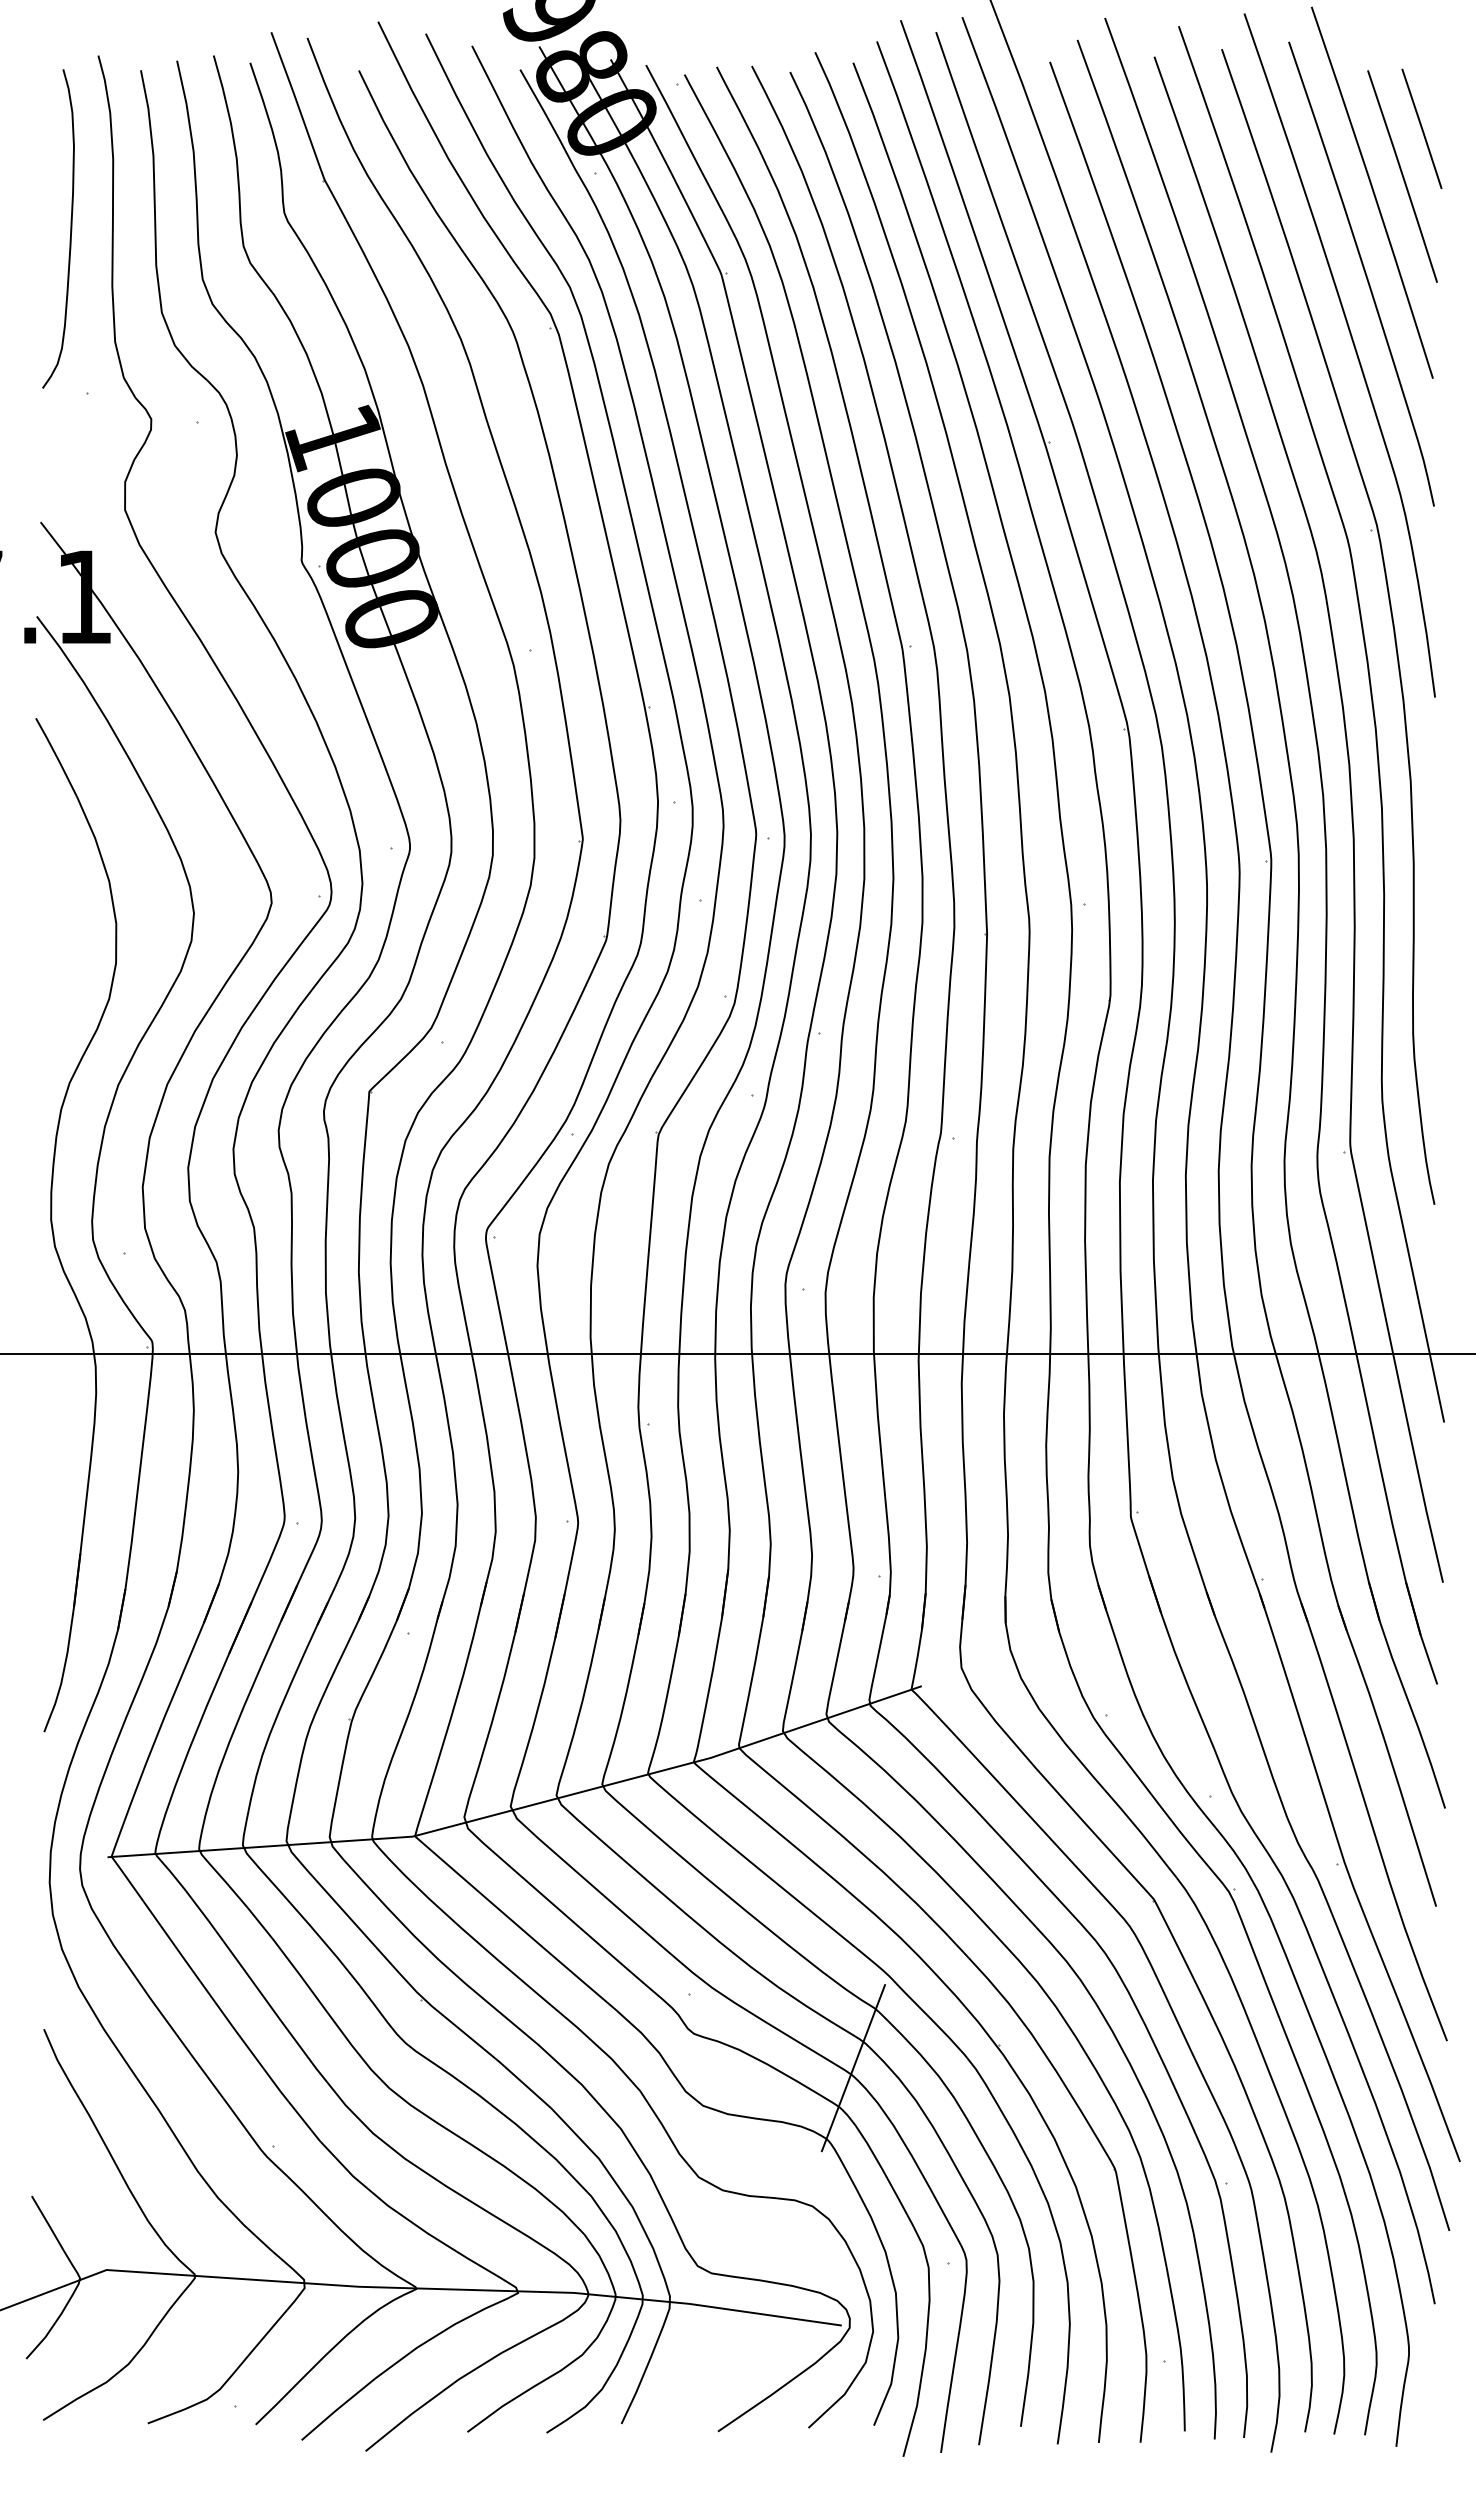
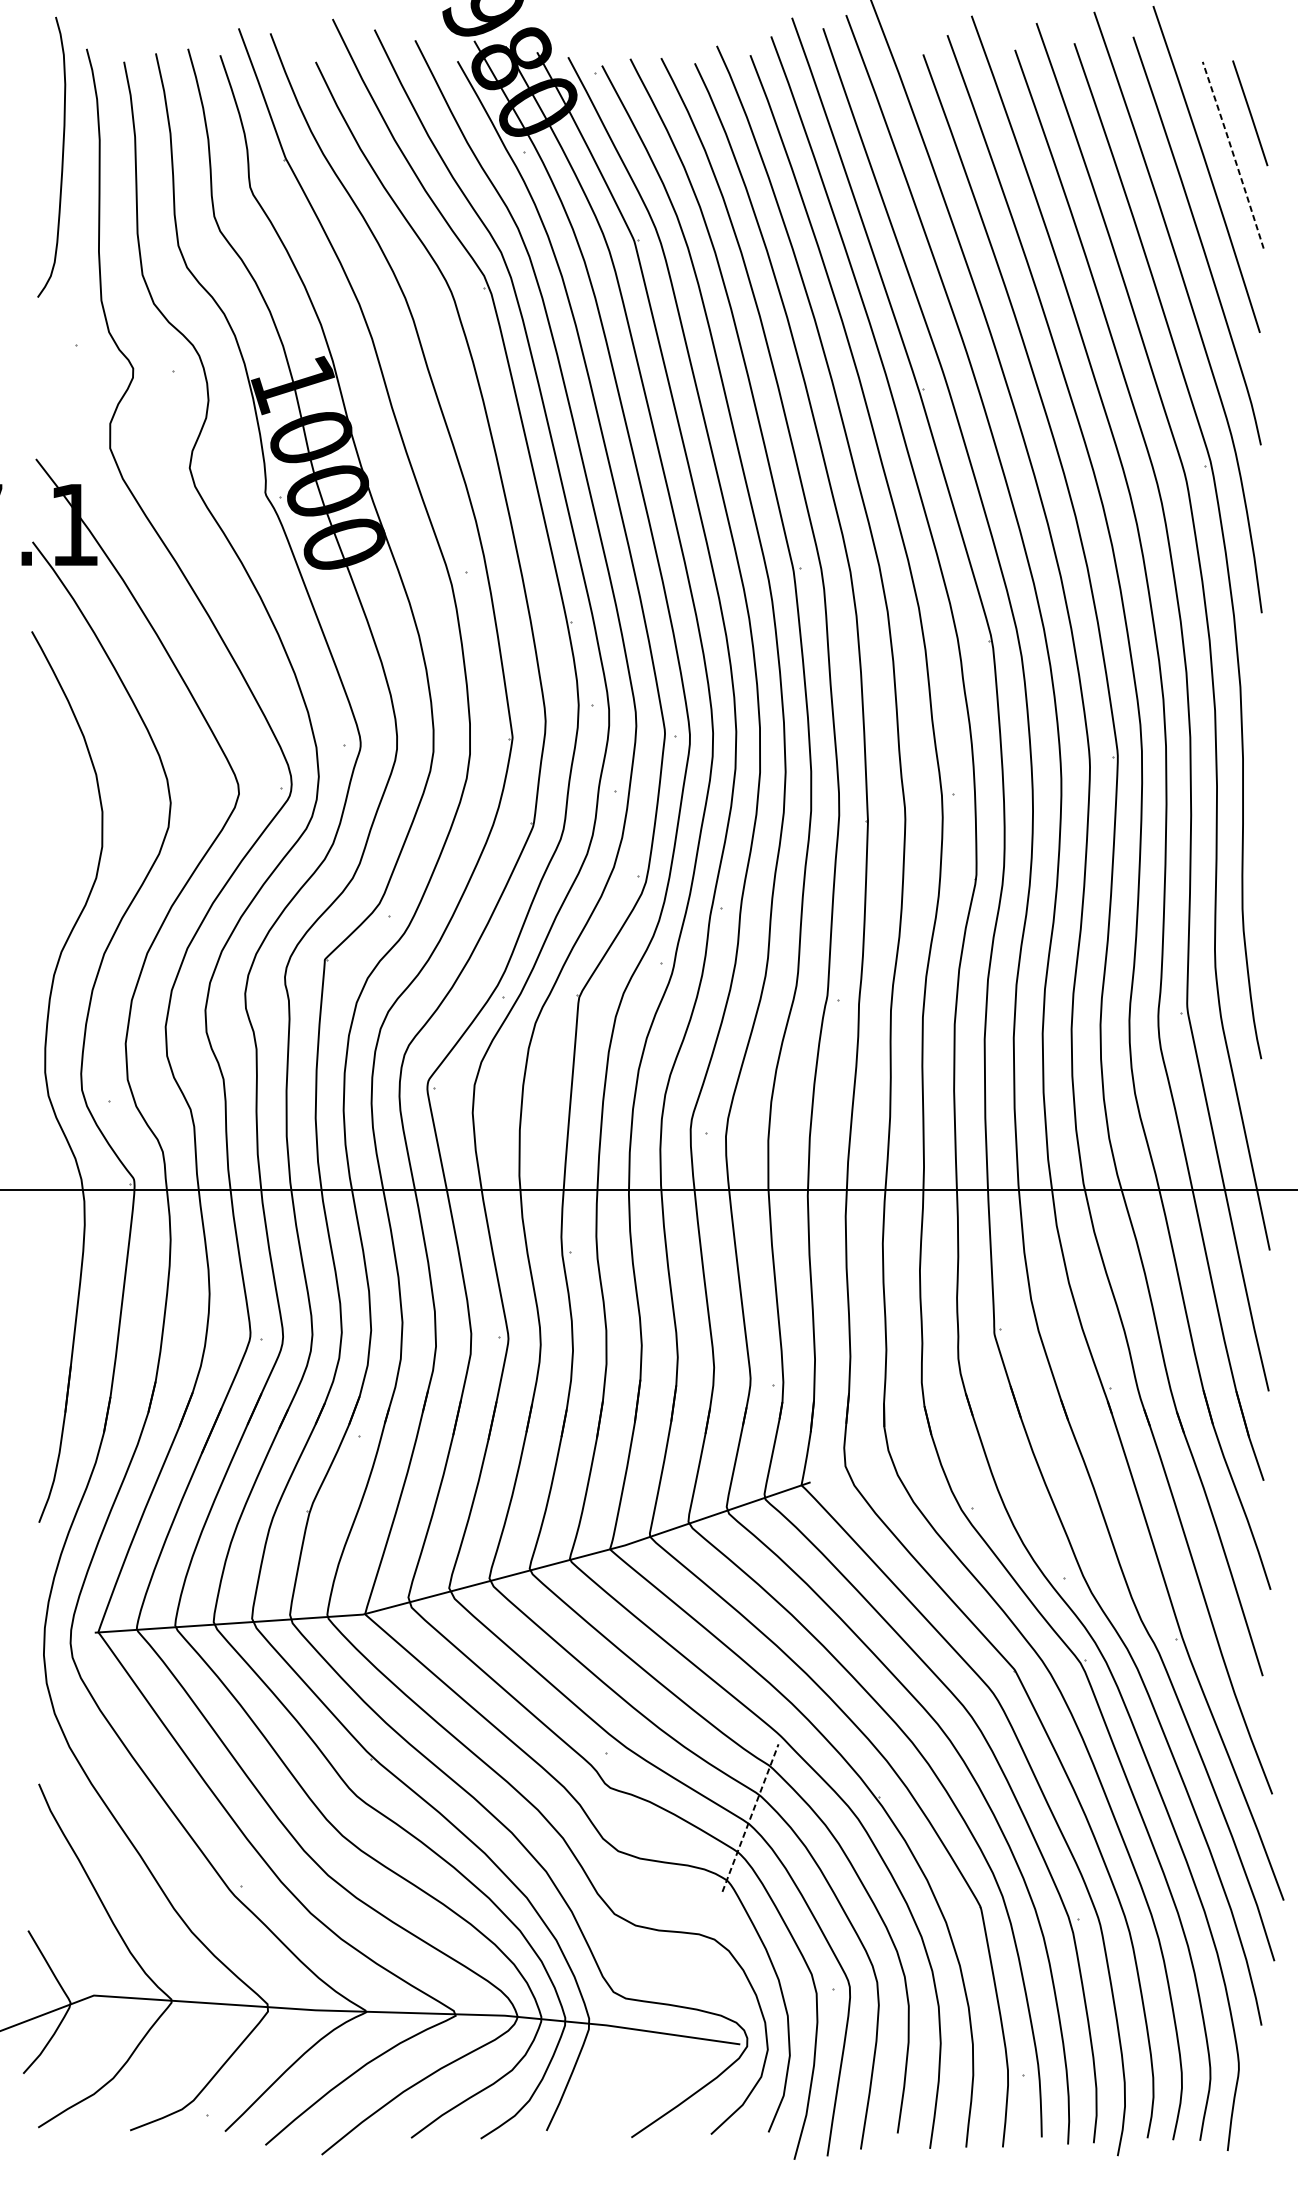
line: (1402, 175) -> (1233, 154), solid -> dashed
curve: (70, 228) -> (62, 156), moved
line: (853, 2068) -> (750, 1818), solid -> dashed

